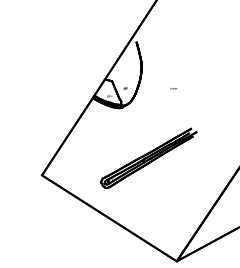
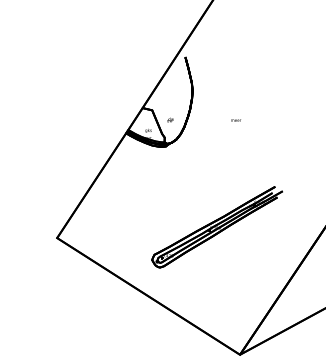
part: (148, 157) -> (216, 226), moved

